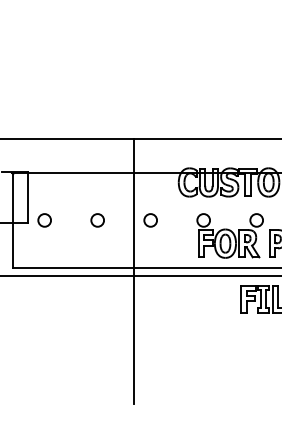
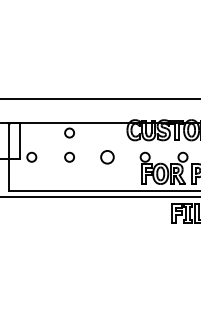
circle: (97, 186) -> (69, 133), added
circle: (150, 220) -> (107, 157), size x1.4
line: (134, 270) -> (95, 193), removed

